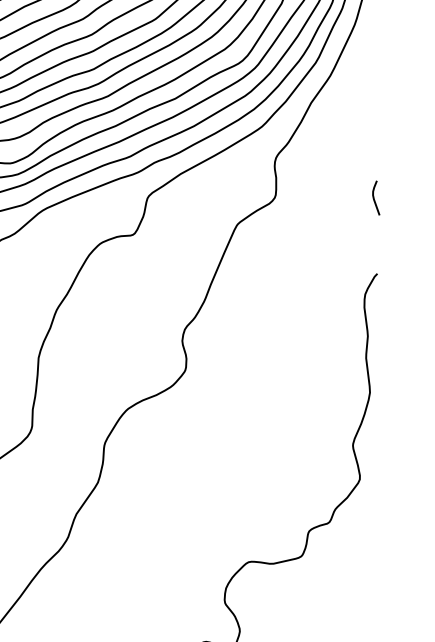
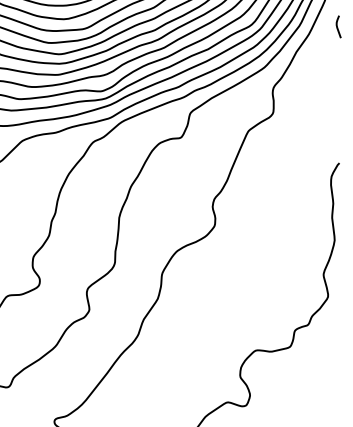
curve: (374, 197) -> (337, 26), moved

